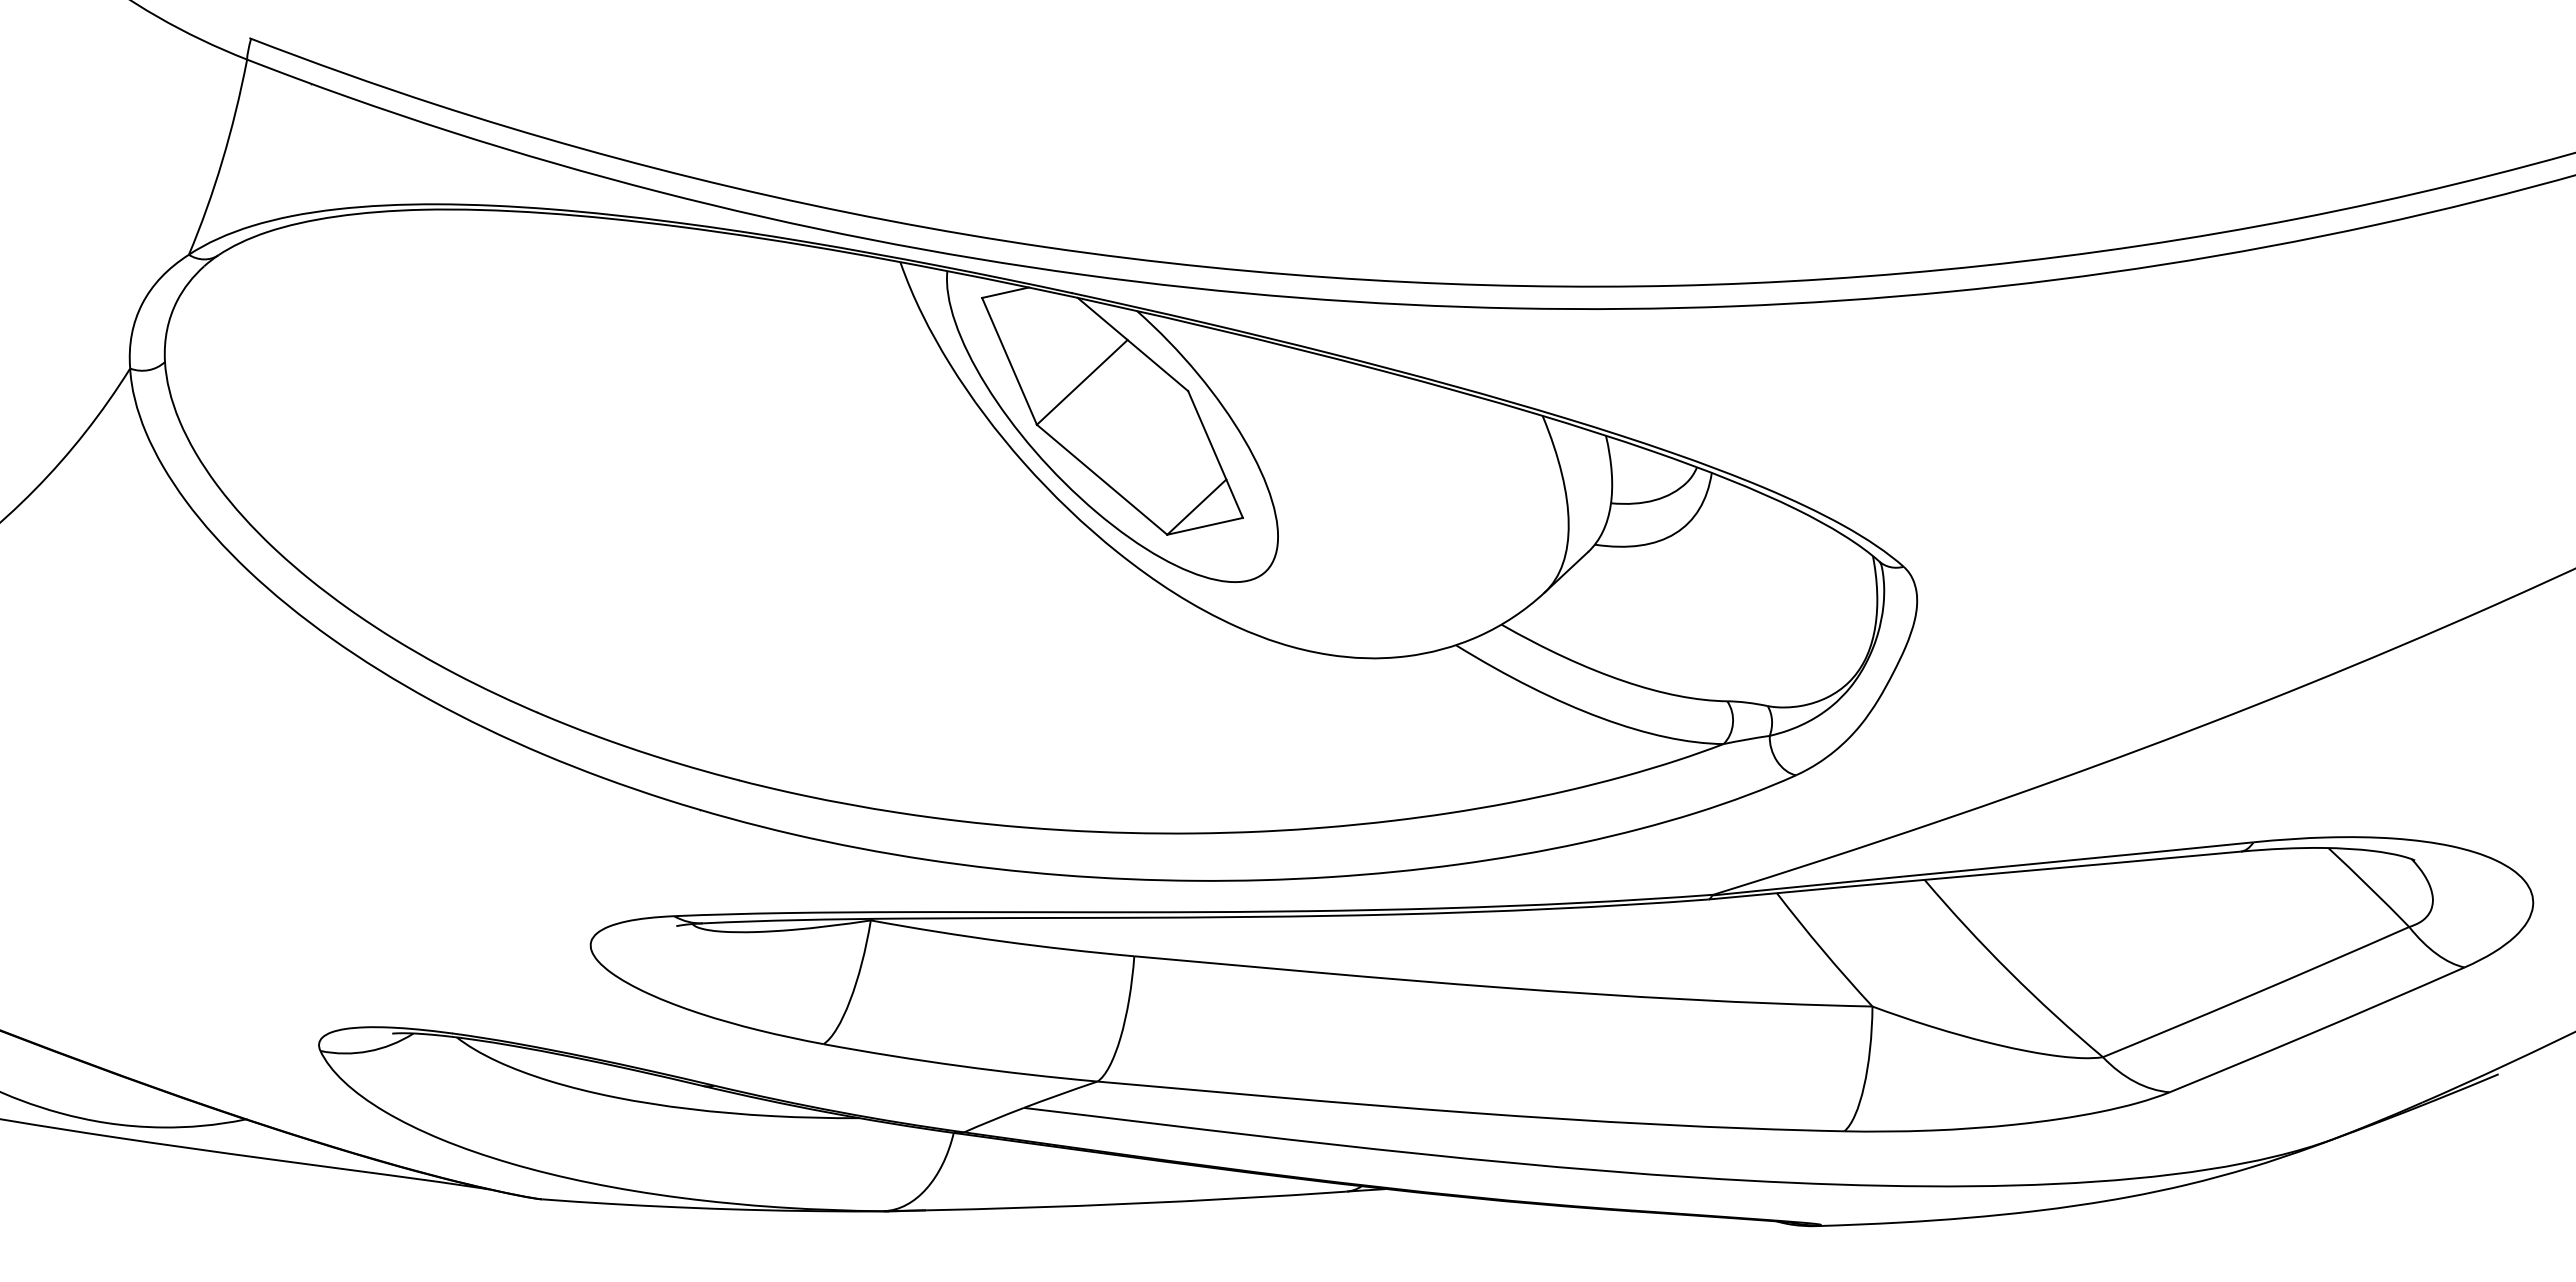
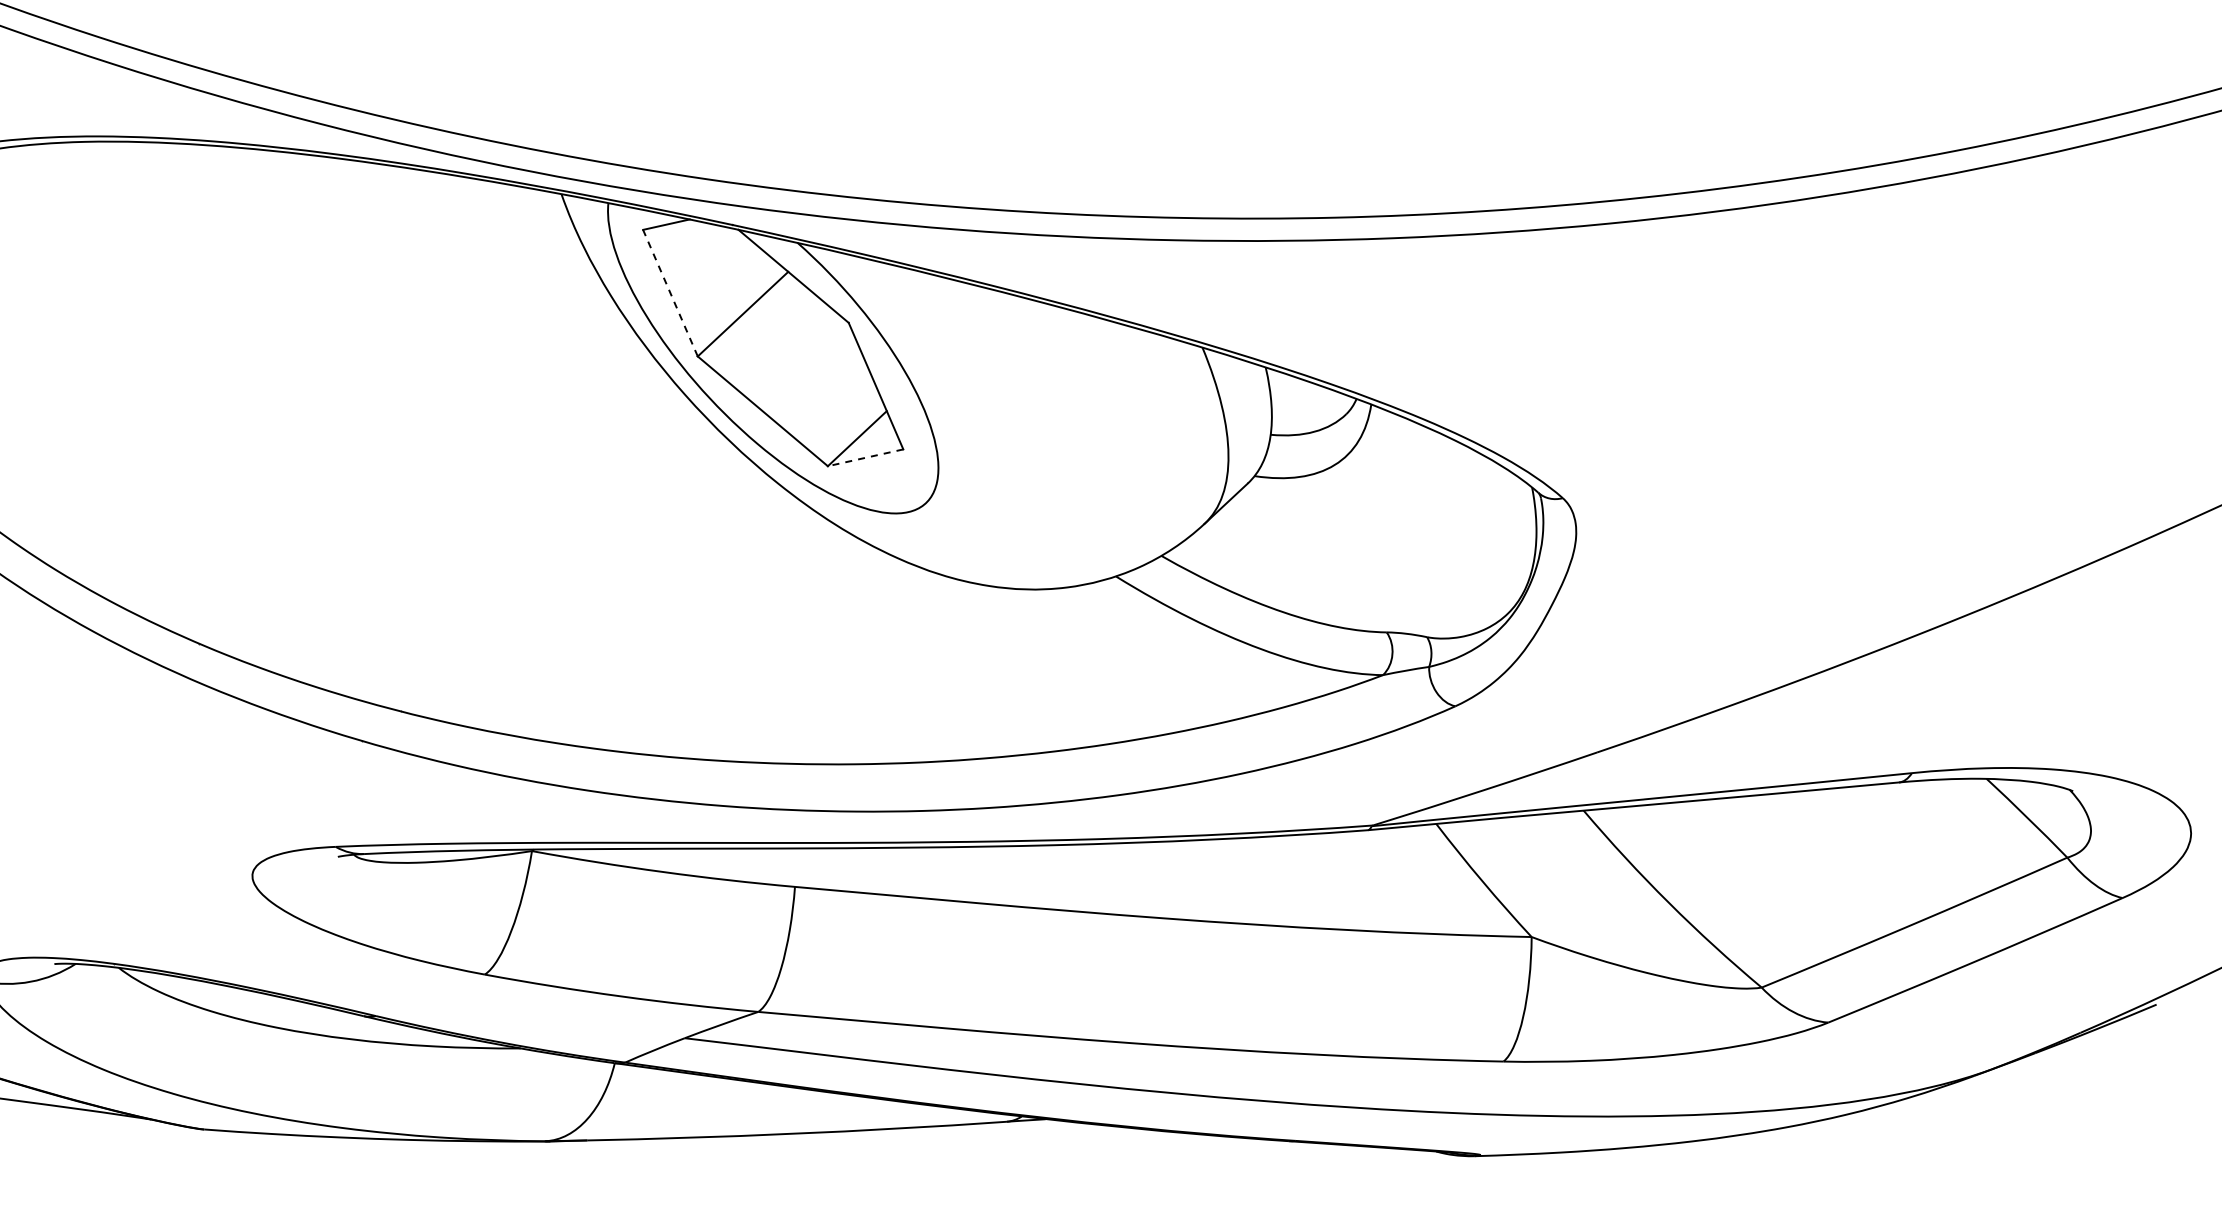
line: (1009, 360) -> (670, 292), solid -> dashed
line: (1205, 526) -> (866, 457), solid -> dashed

